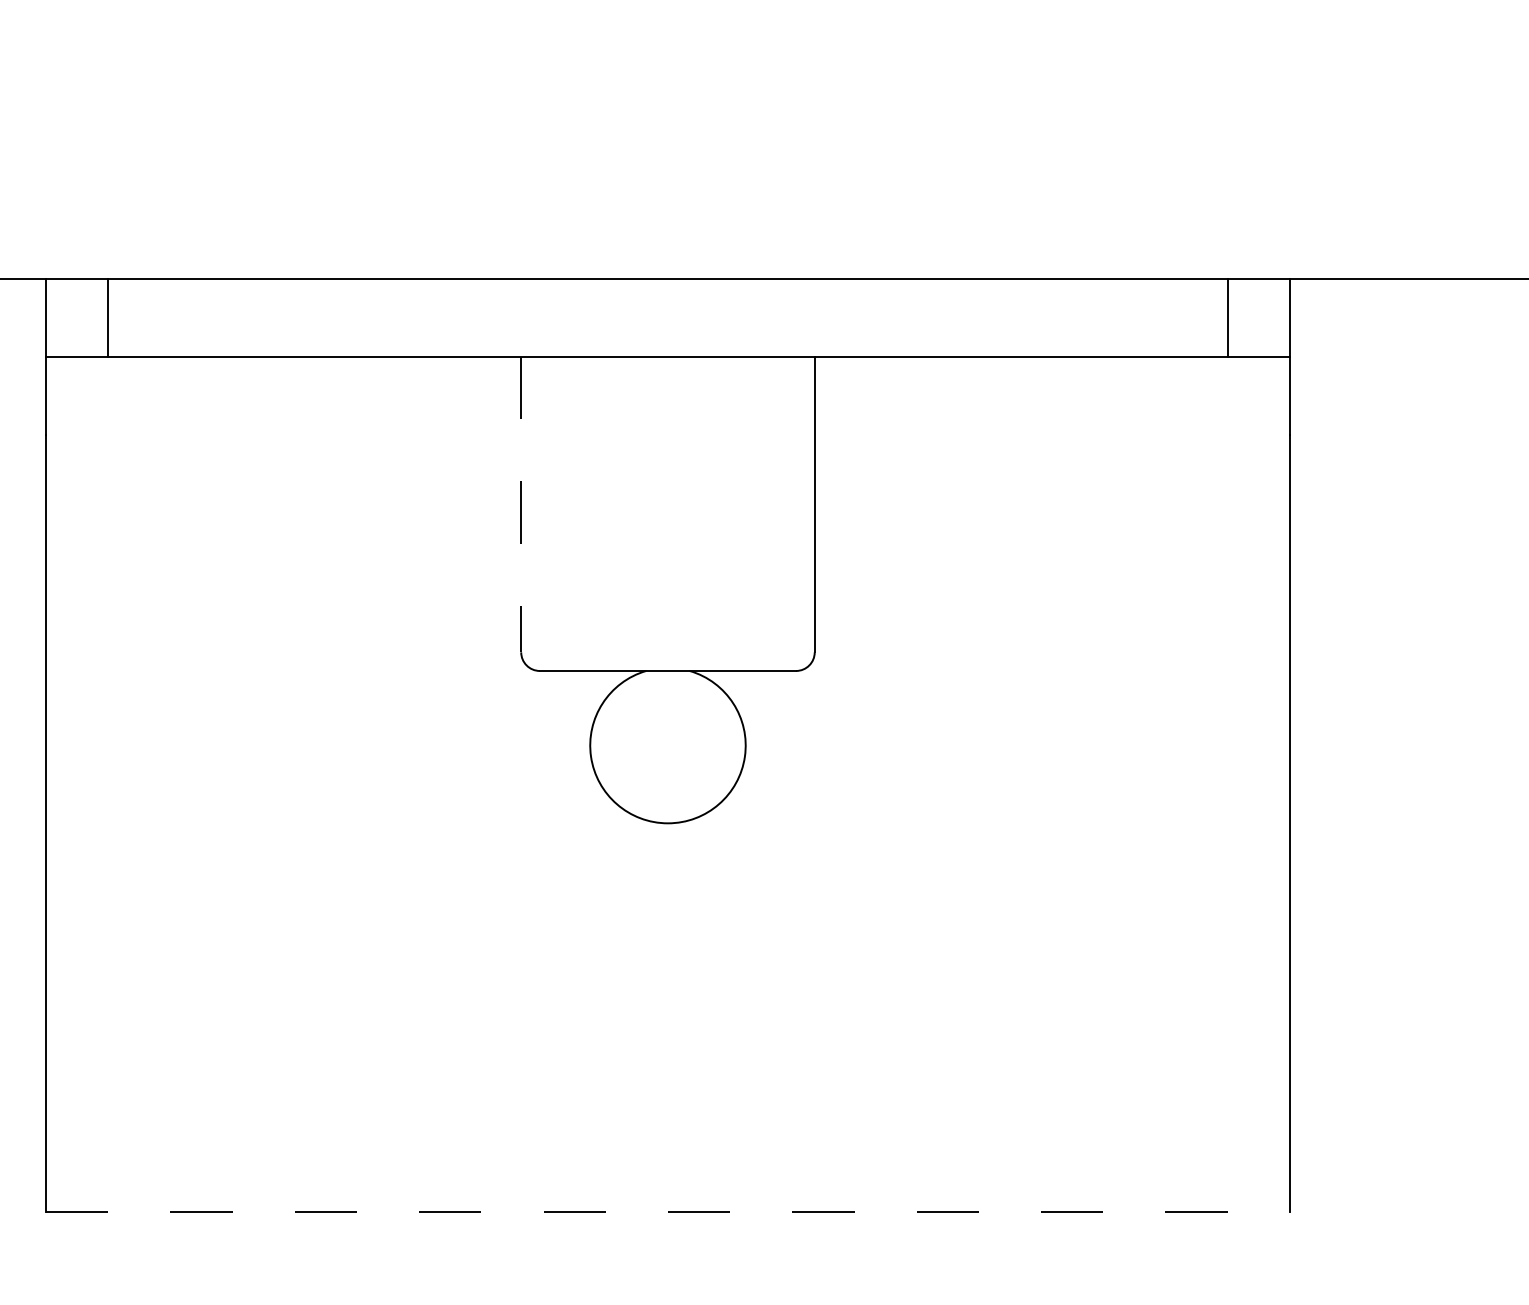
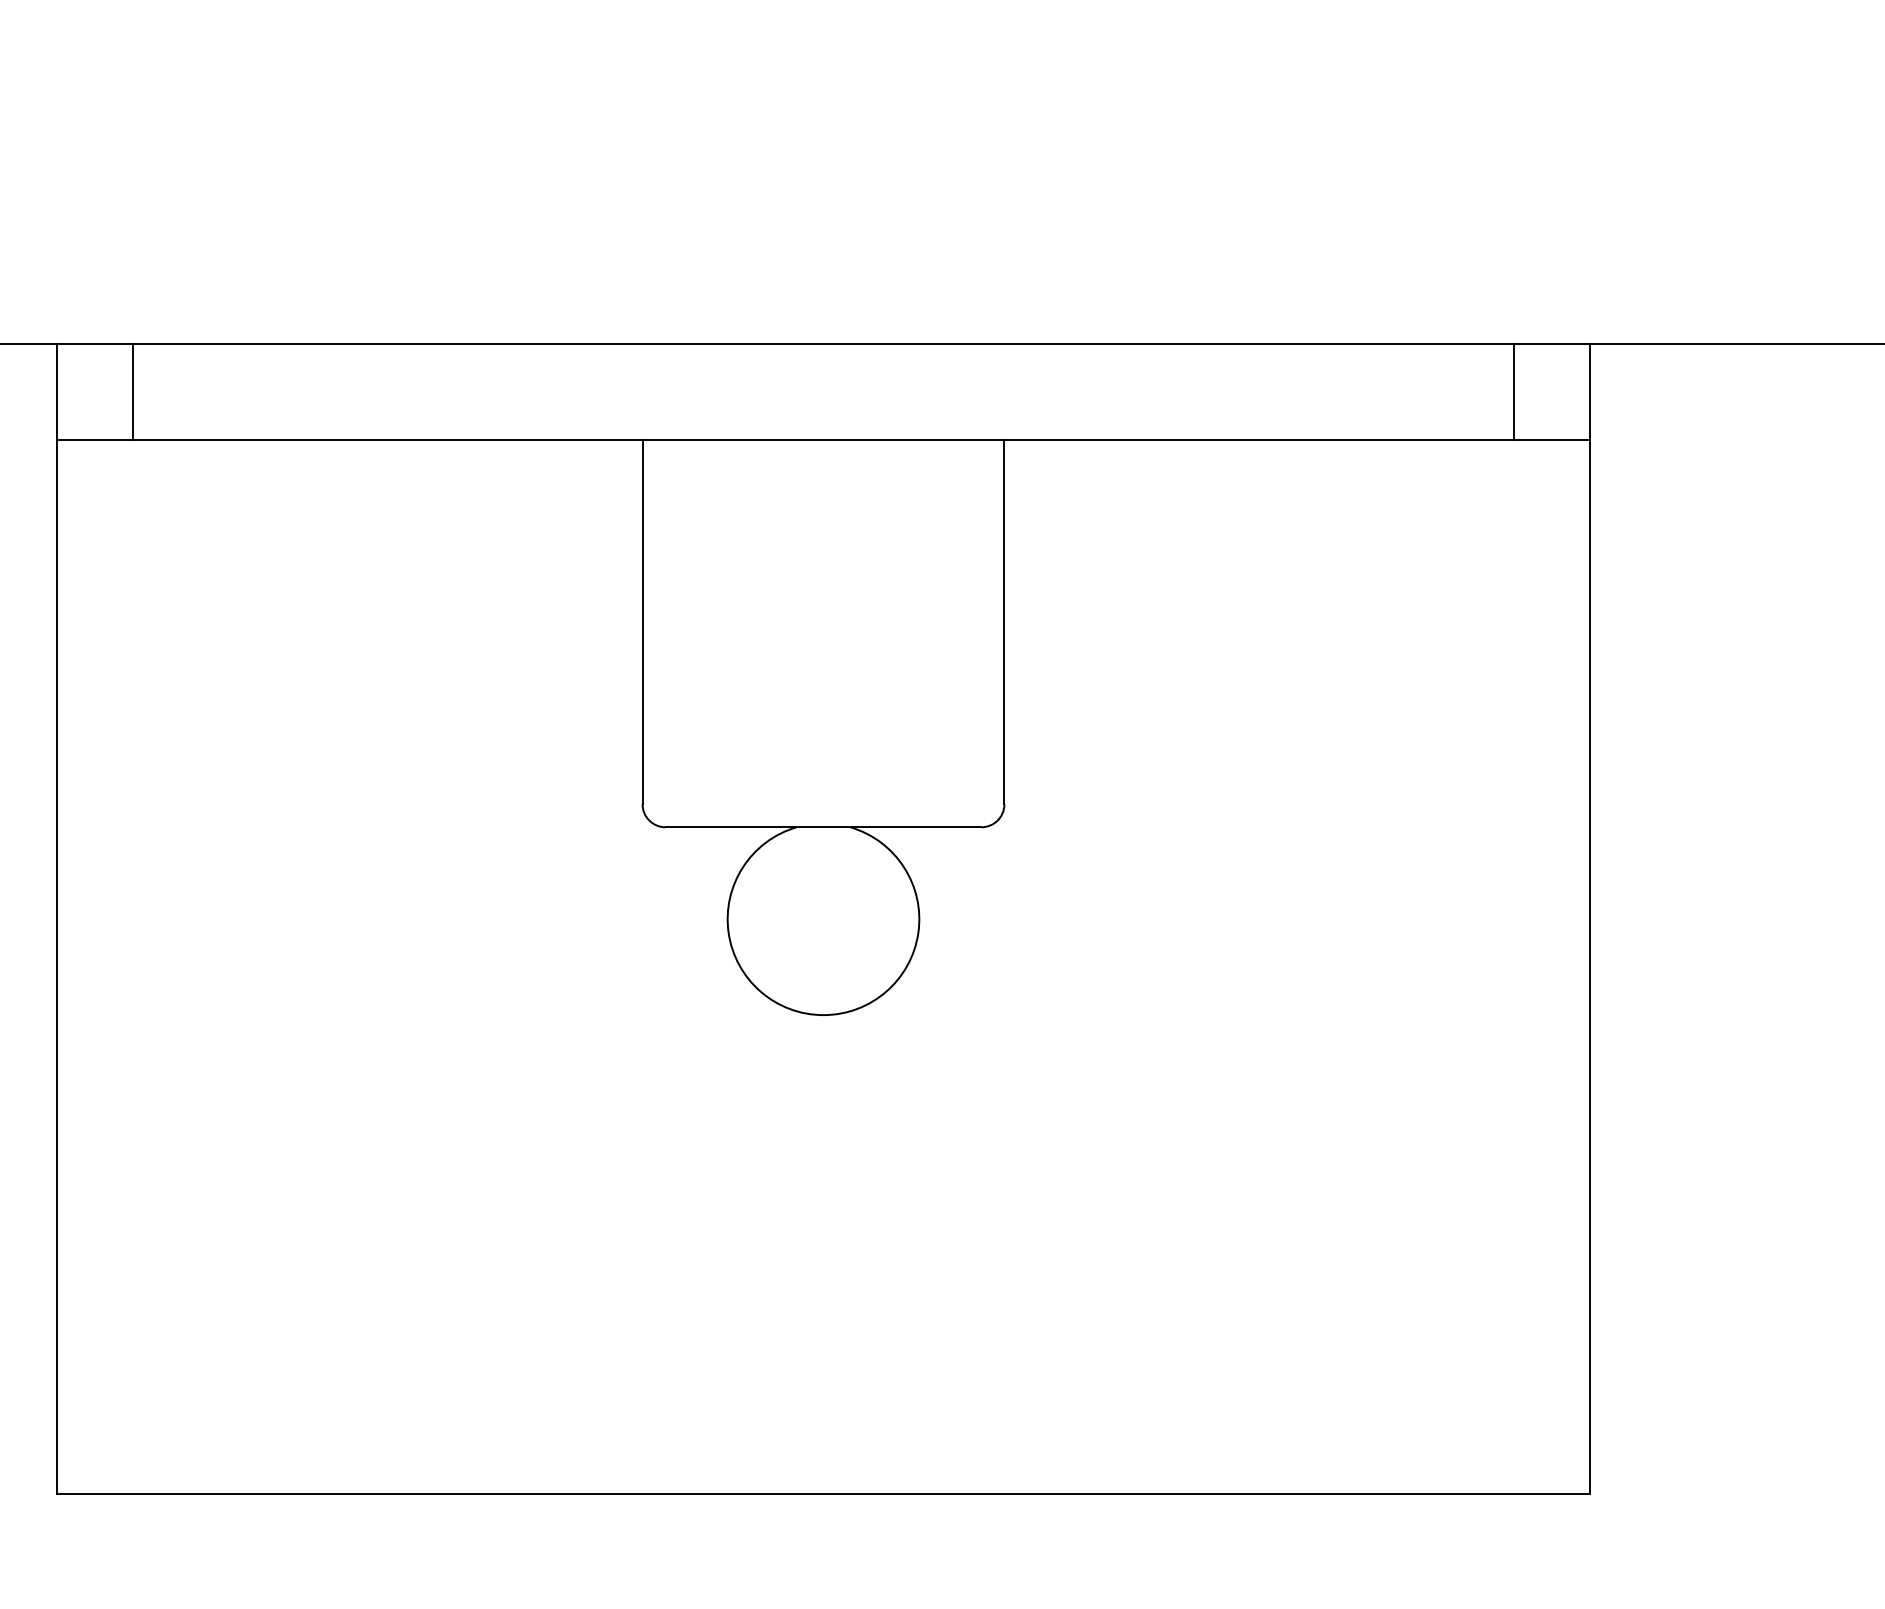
line: (521, 504) -> (642, 622), dashed -> solid
line: (667, 1212) -> (823, 1494), dashed -> solid

